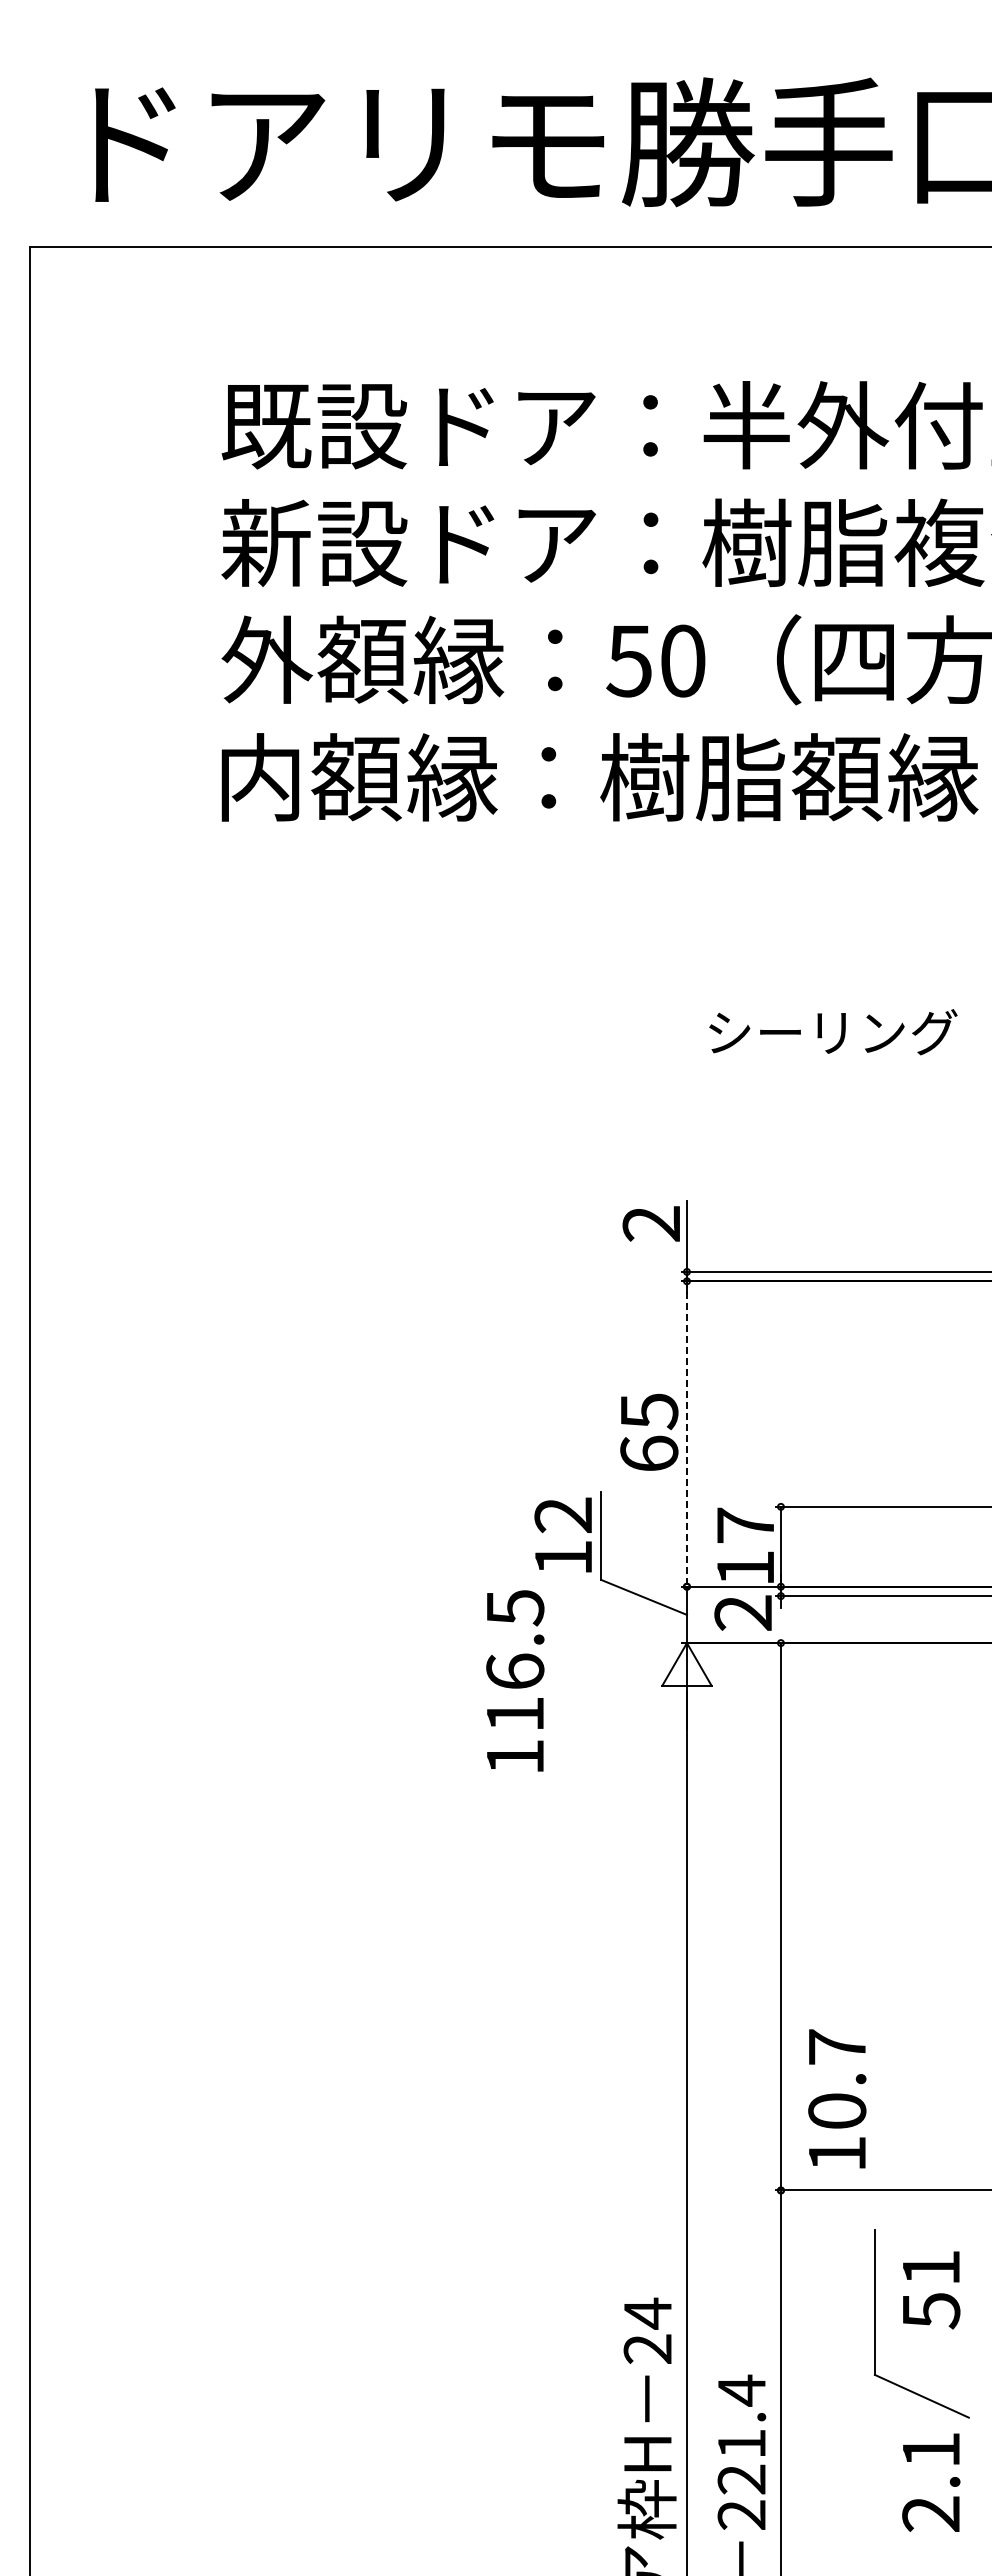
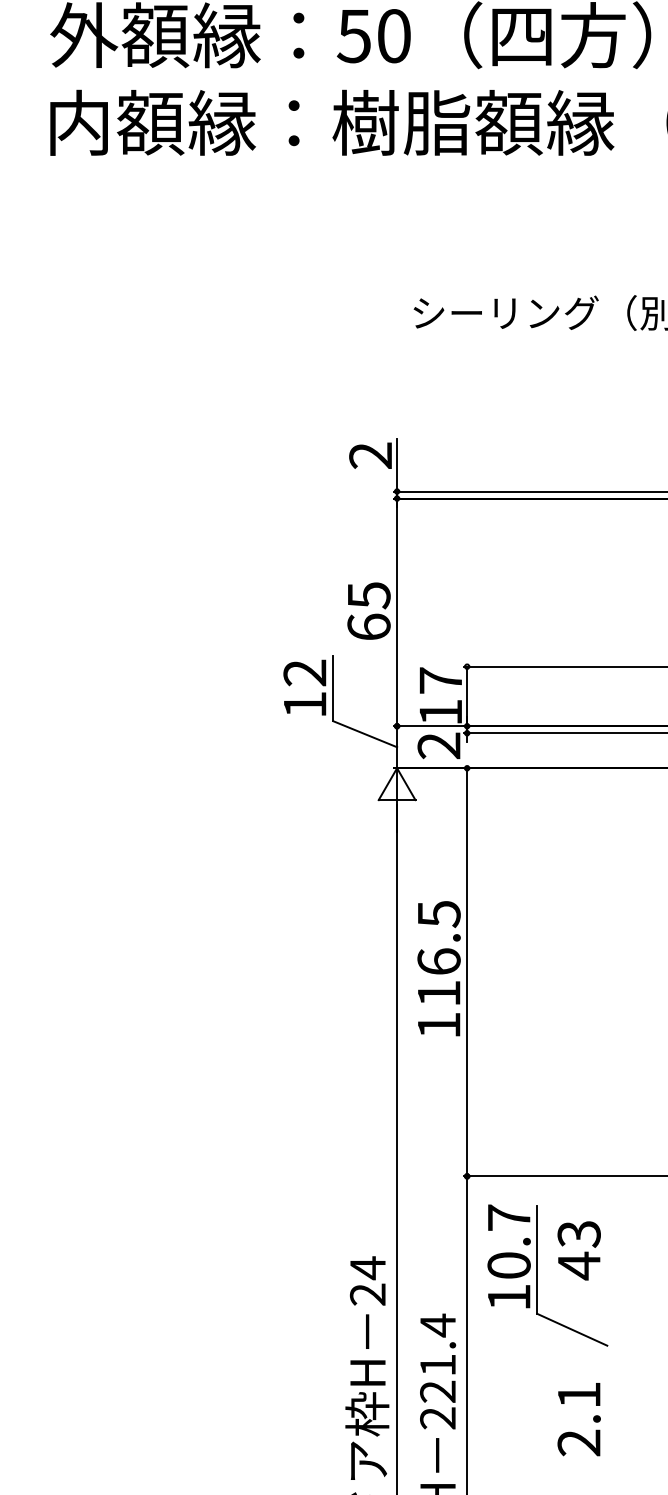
line: (686, 1434) -> (396, 612), dashed -> solid
text: (515, 1680) -> (439, 968), moved
text: (837, 2098) -> (509, 1256), moved
text: (931, 2290) -> (579, 1250), 51 -> 43
text: (931, 2482) -> (579, 1419), moved

